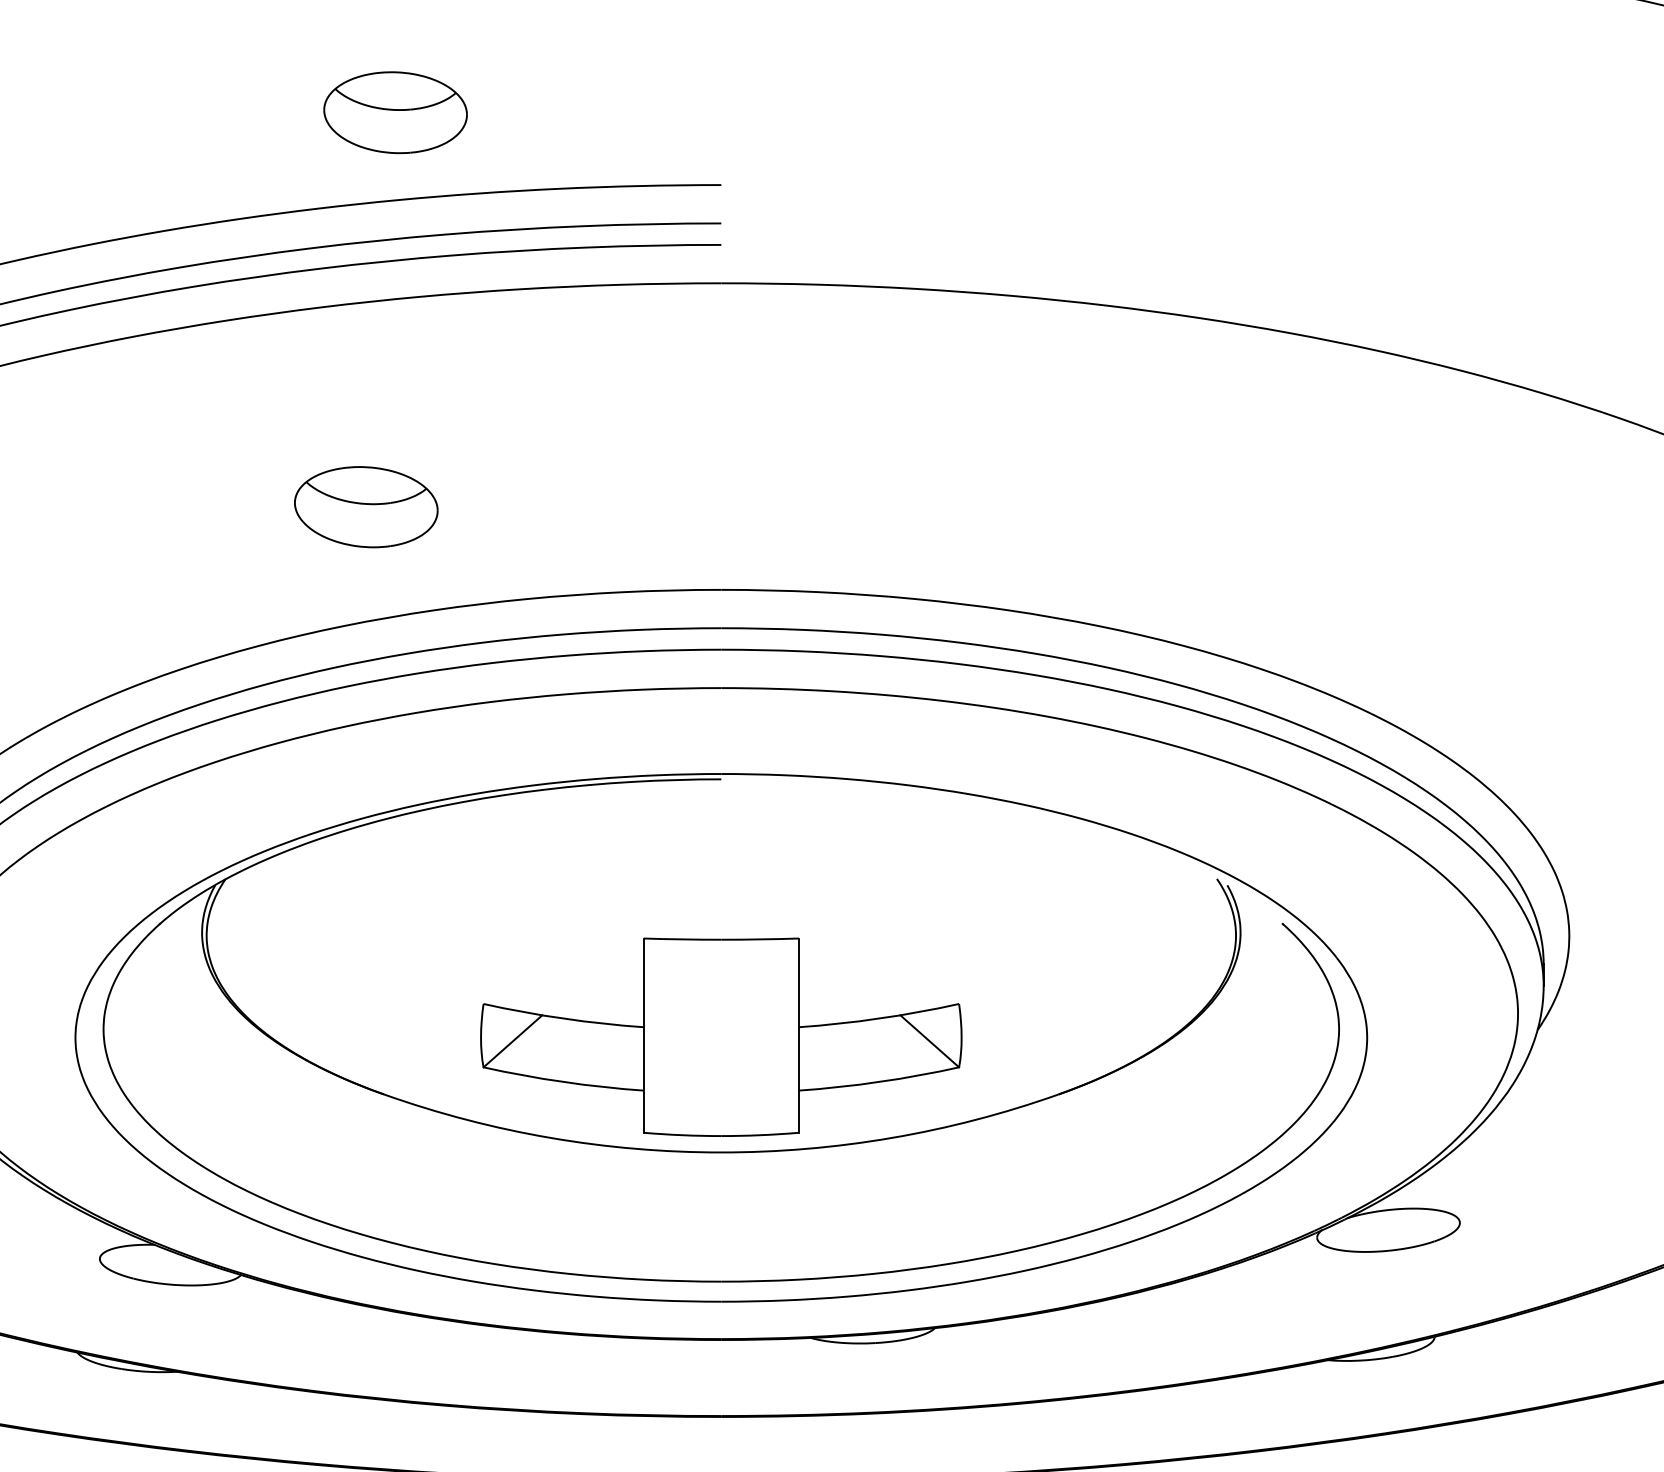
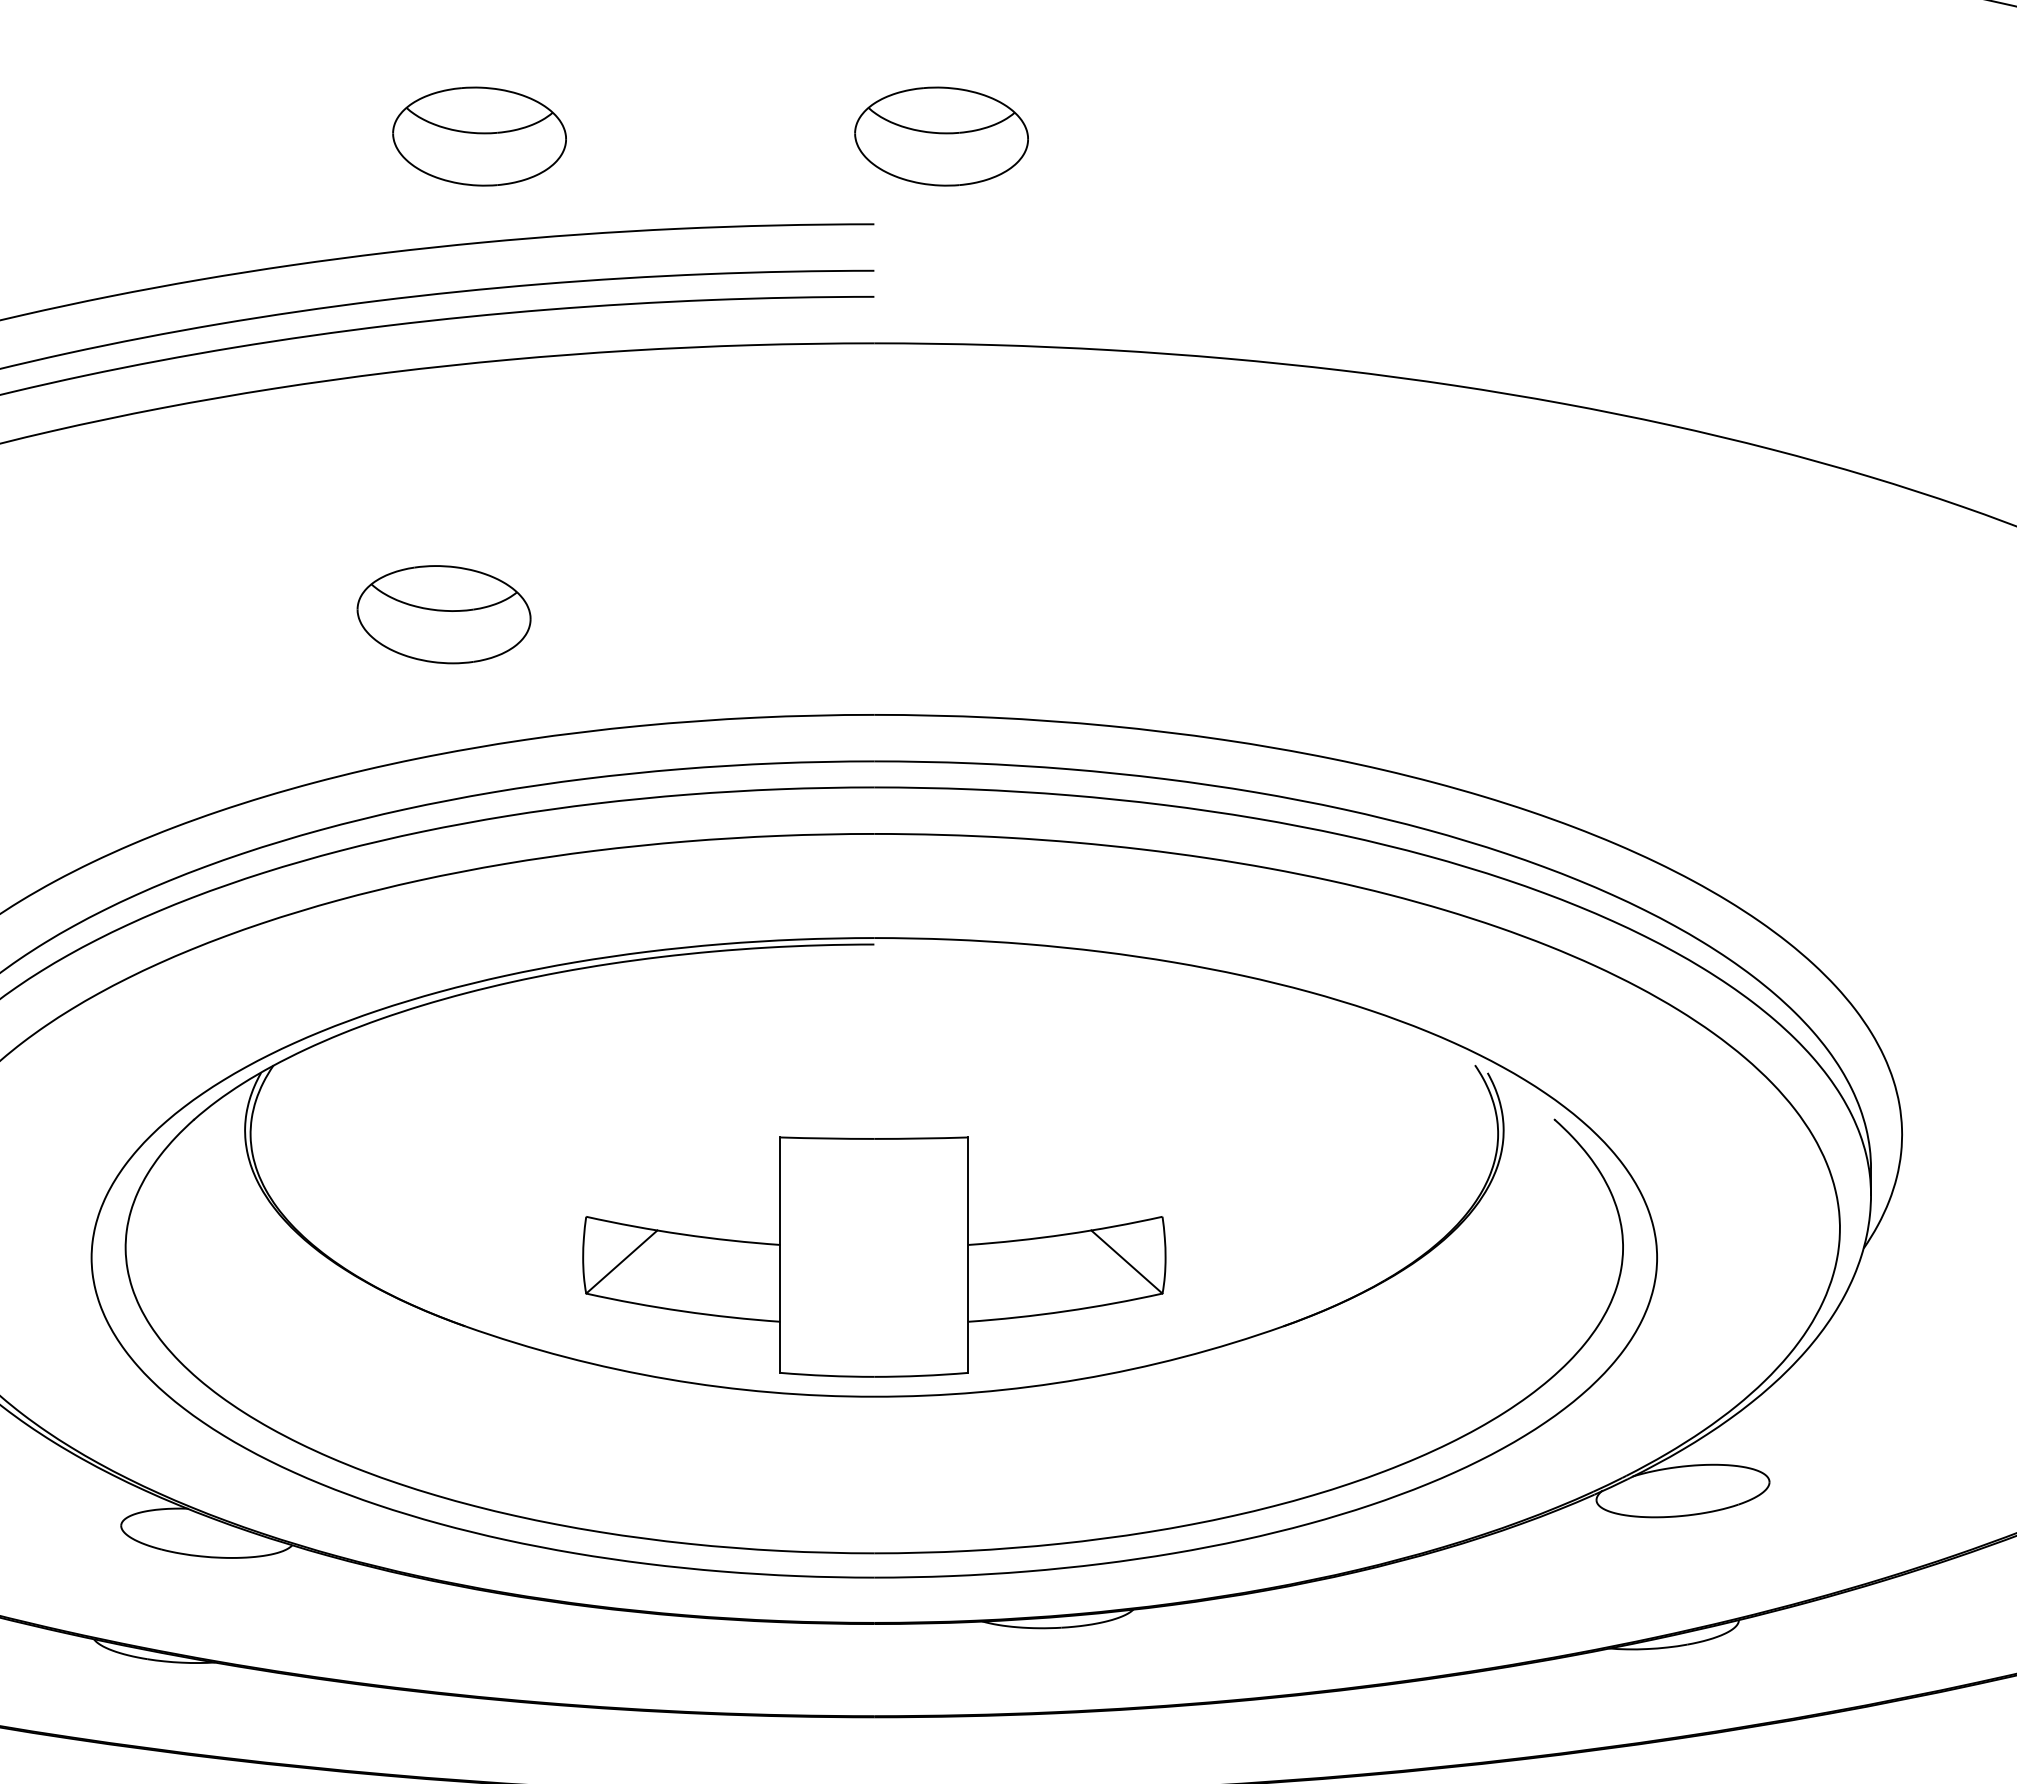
part: (776, 112) -> (941, 136), added

